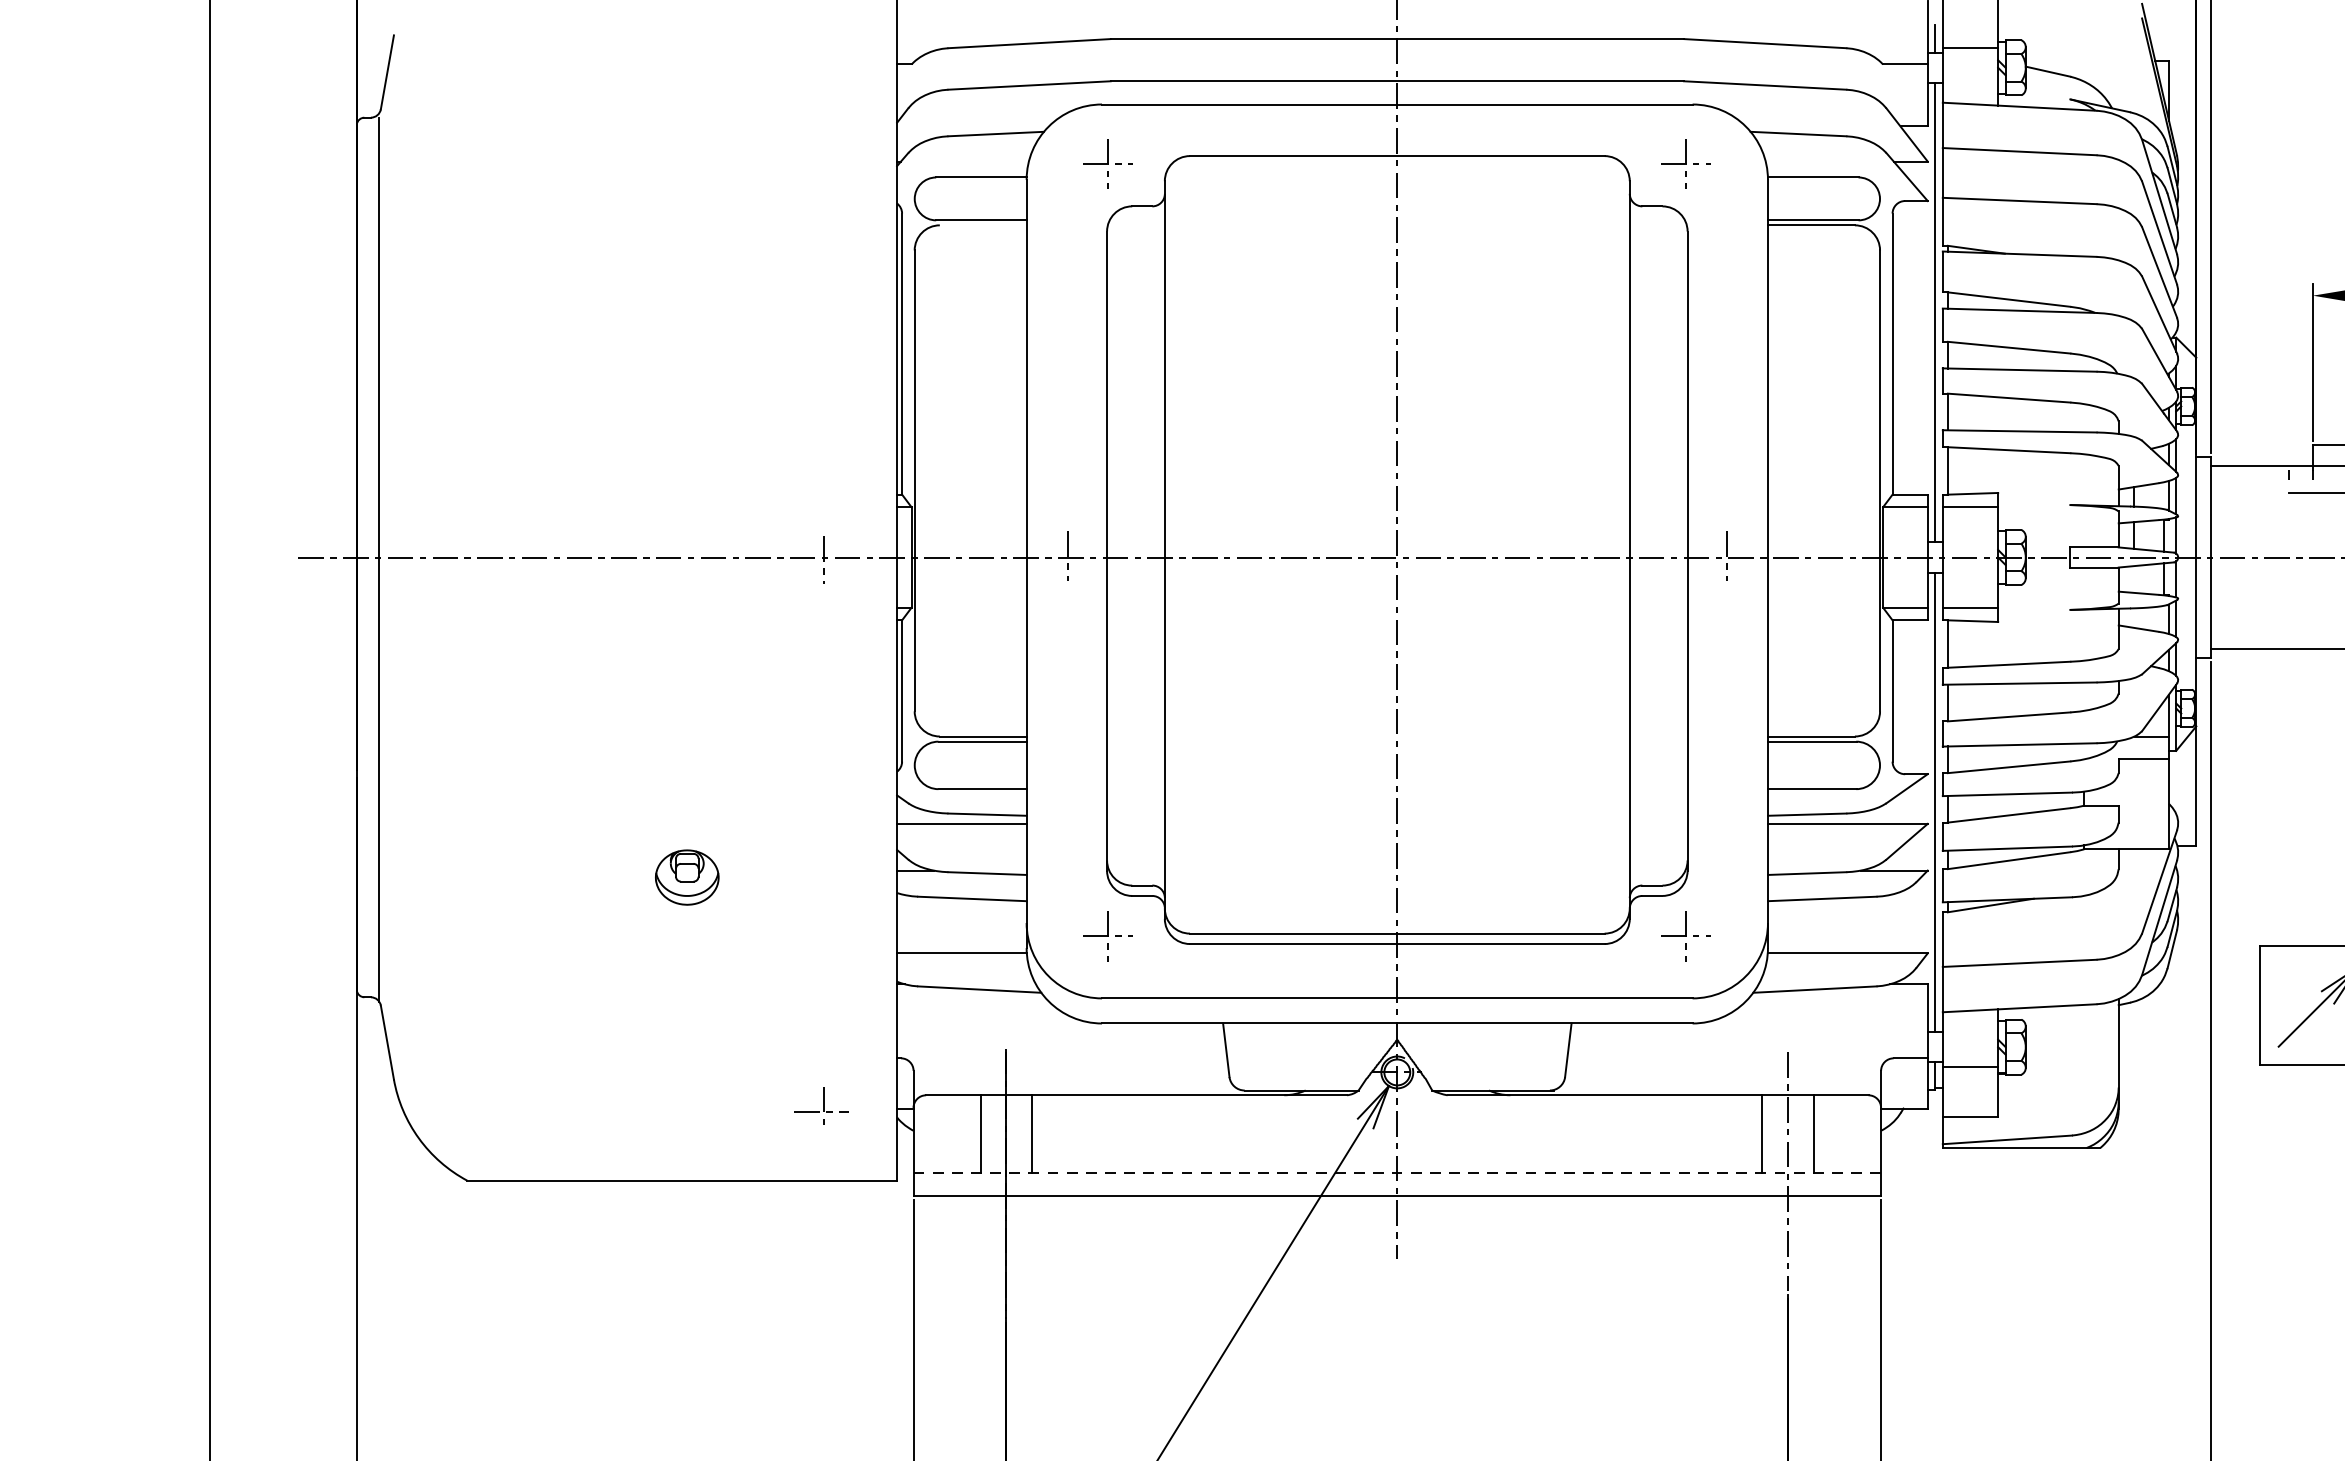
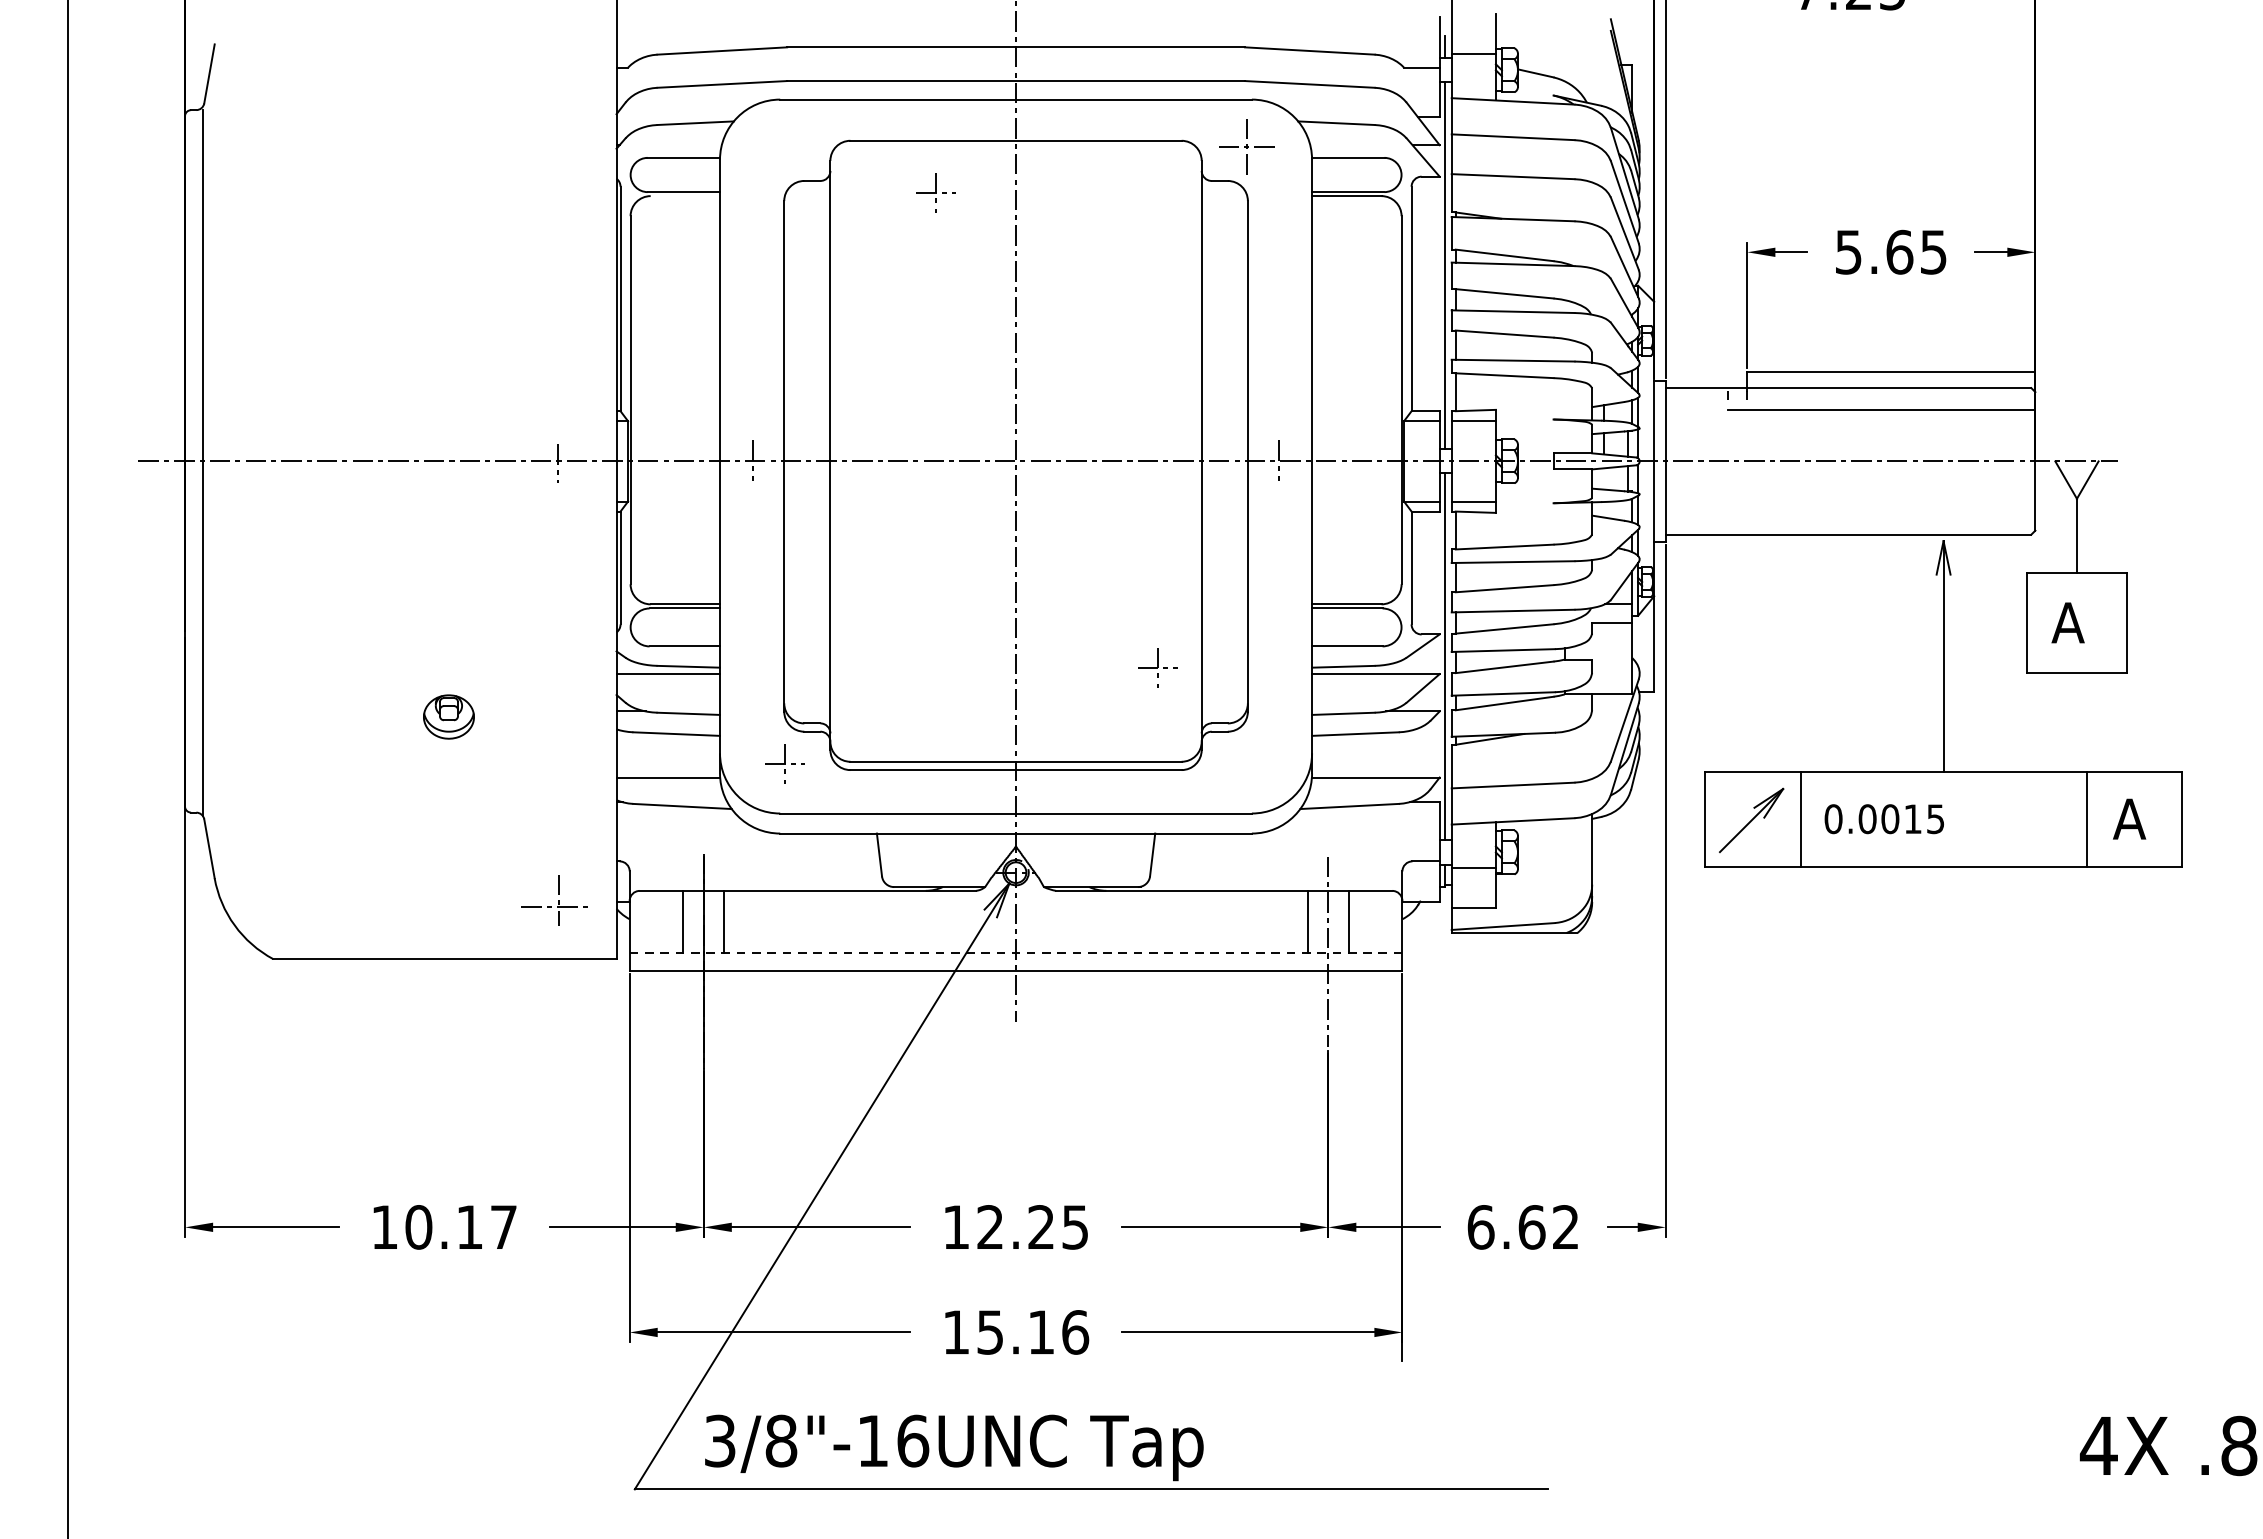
part: (1107, 163) -> (935, 192), moved
part: (1685, 163) -> (1246, 146), size x1.4
part: (1685, 935) -> (1157, 667), moved
part: (821, 1106) -> (556, 899), size x1.6

